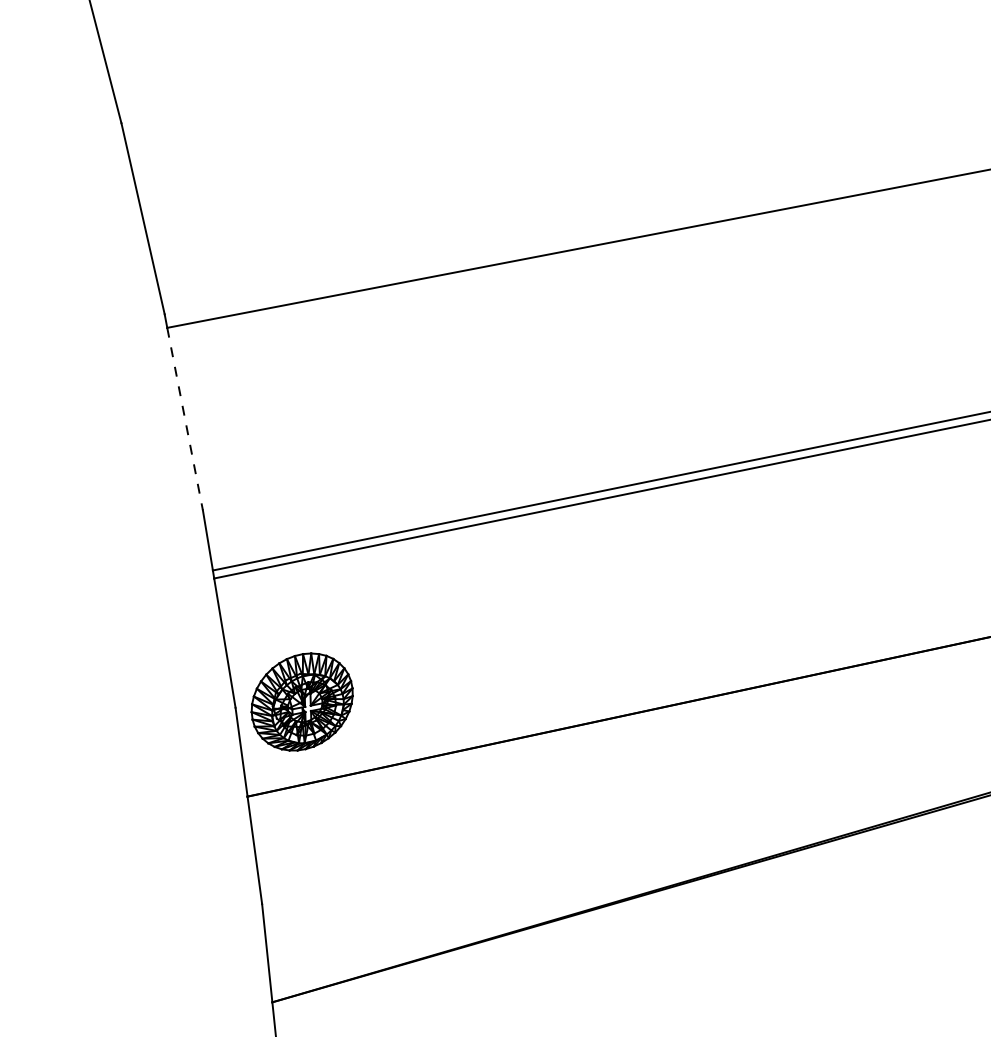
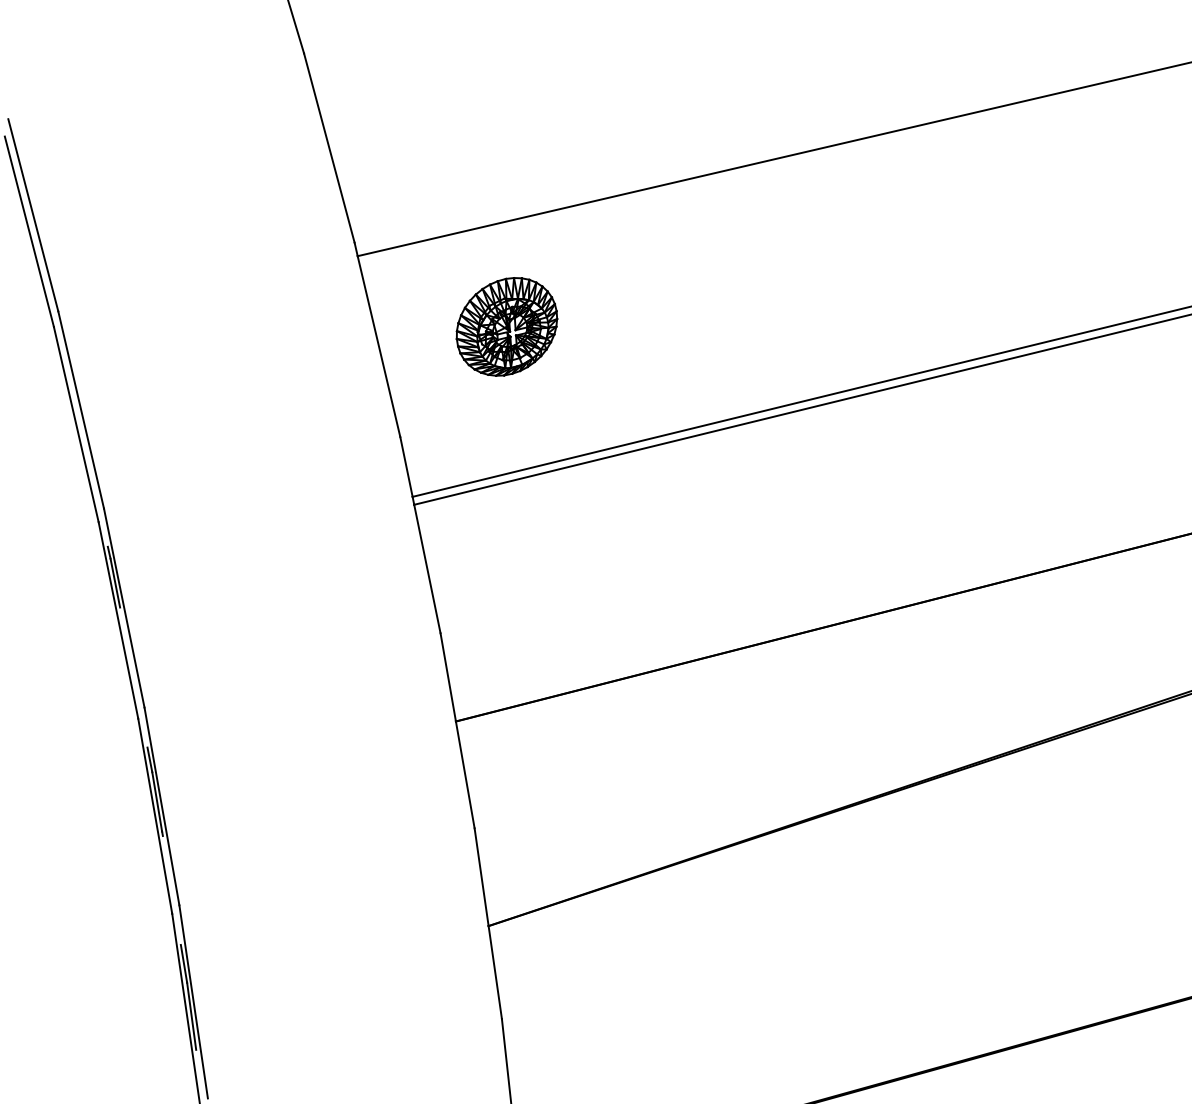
line: (185, 418) -> (379, 346), dashed -> solid
part: (301, 701) -> (506, 326), moved

